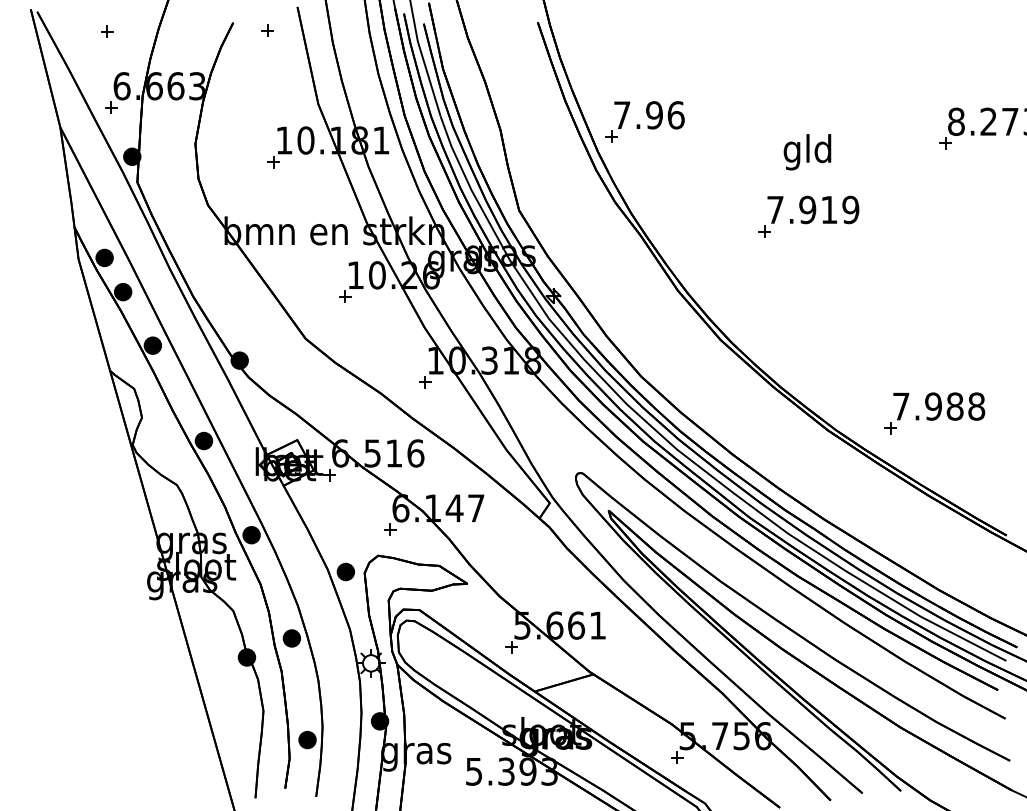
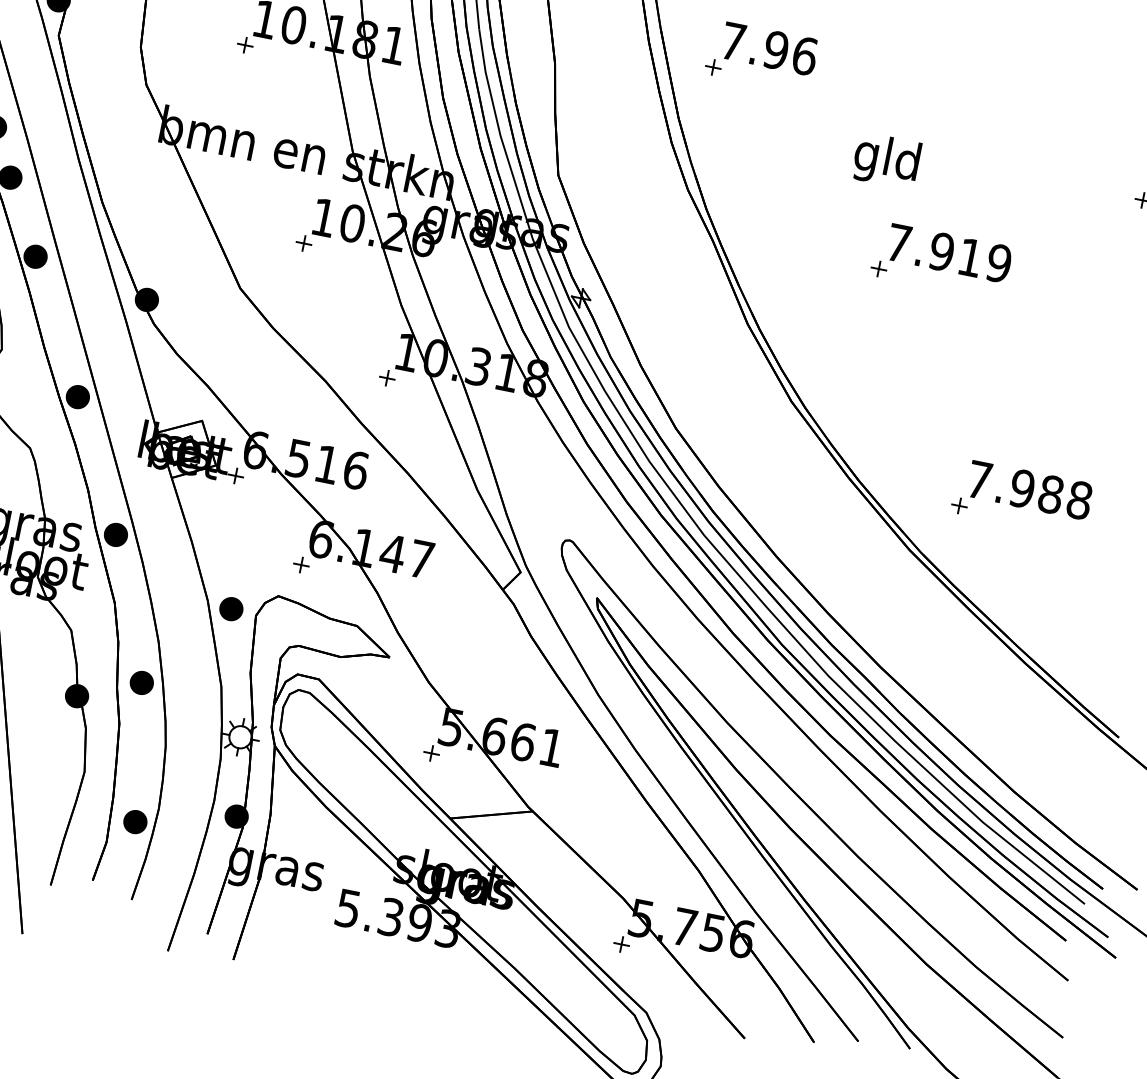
part: (644, 121) -> (761, 55), moved
text: (807, 152) -> (886, 161), moved
part: (934, 413) -> (1021, 498), moved

